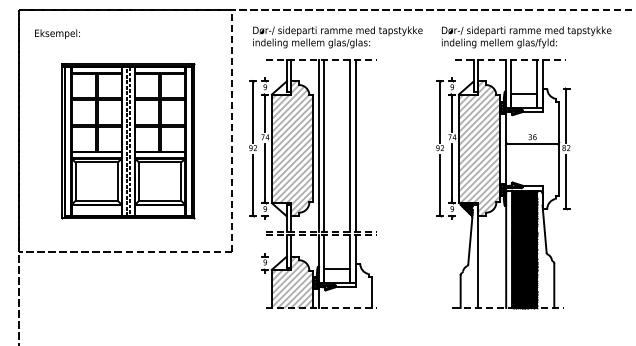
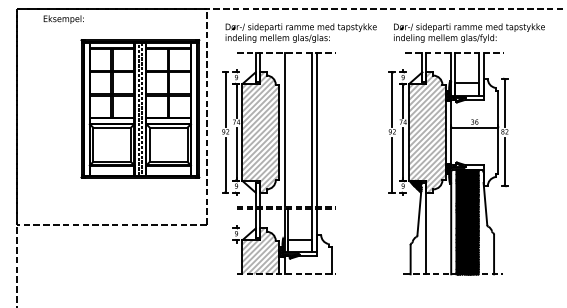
text: (57, 33) -> (63, 18), moved
part: (128, 141) -> (140, 108), moved
line: (323, 145) -> (288, 129), removed

